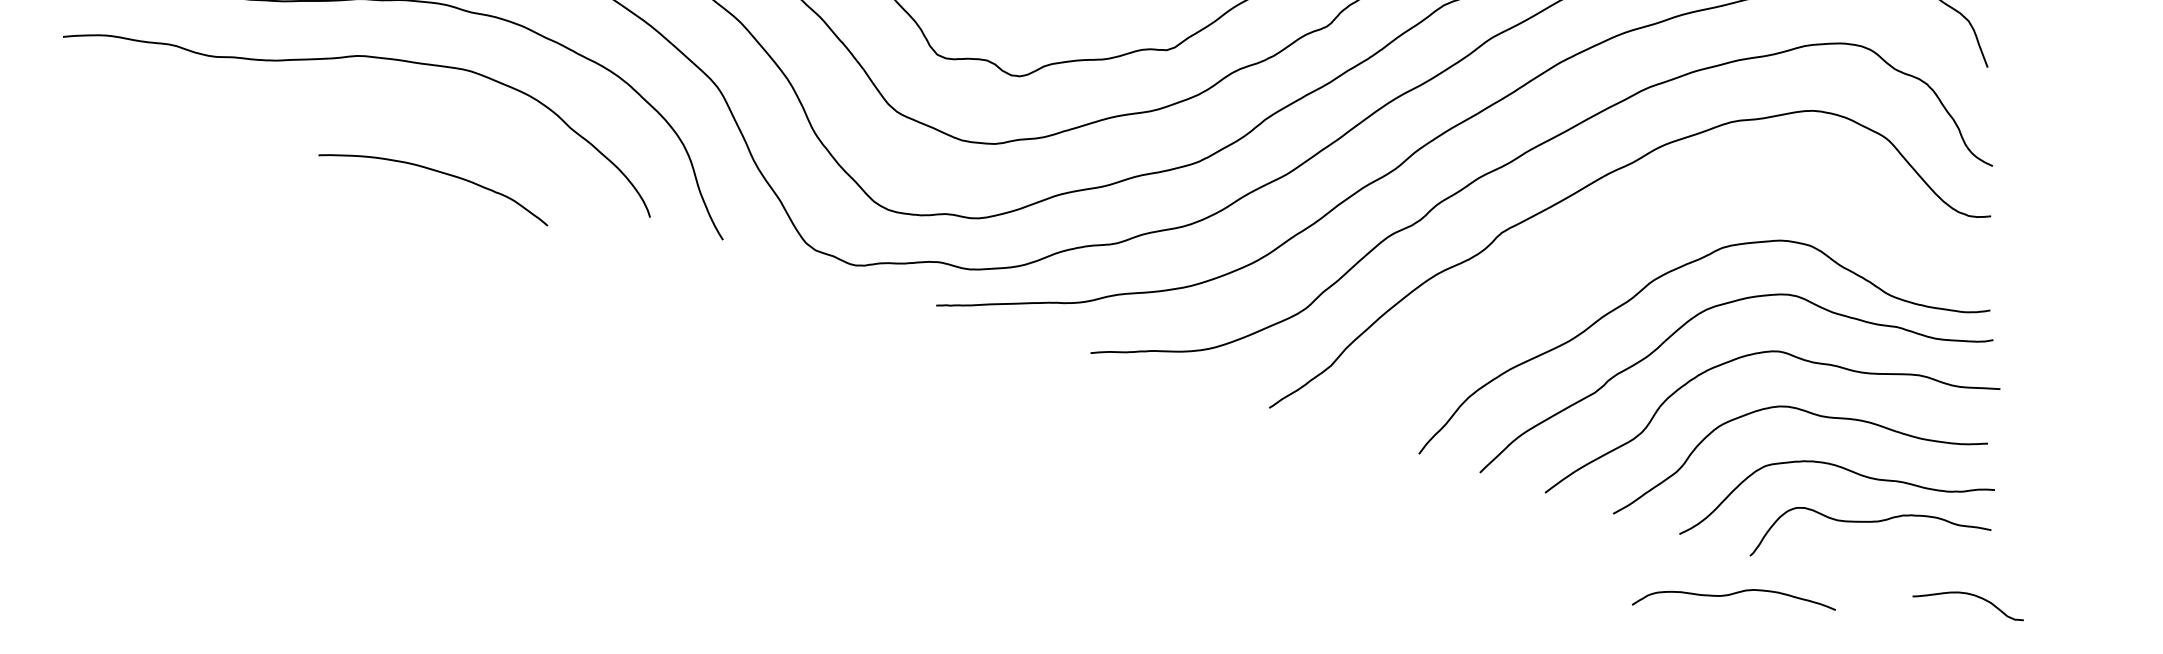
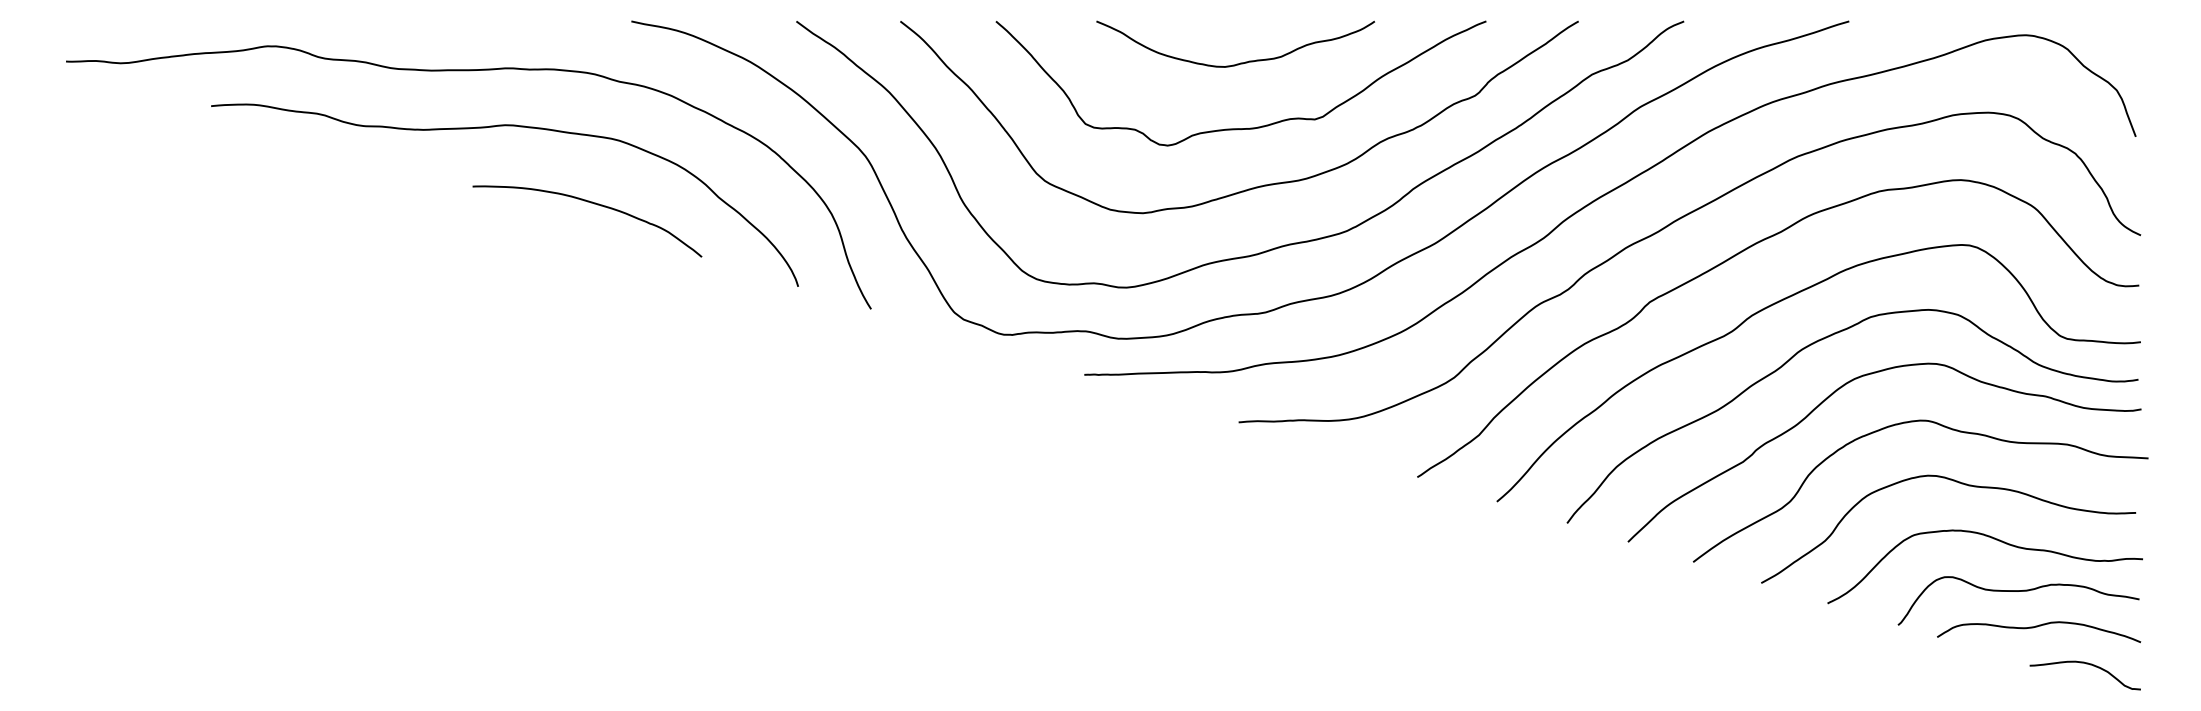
curve: (440, 173) -> (594, 204), moved
curve: (1638, 230) -> (1786, 299), added
curve: (1732, 595) -> (2037, 627), moved
curve: (1969, 595) -> (2086, 664), moved

